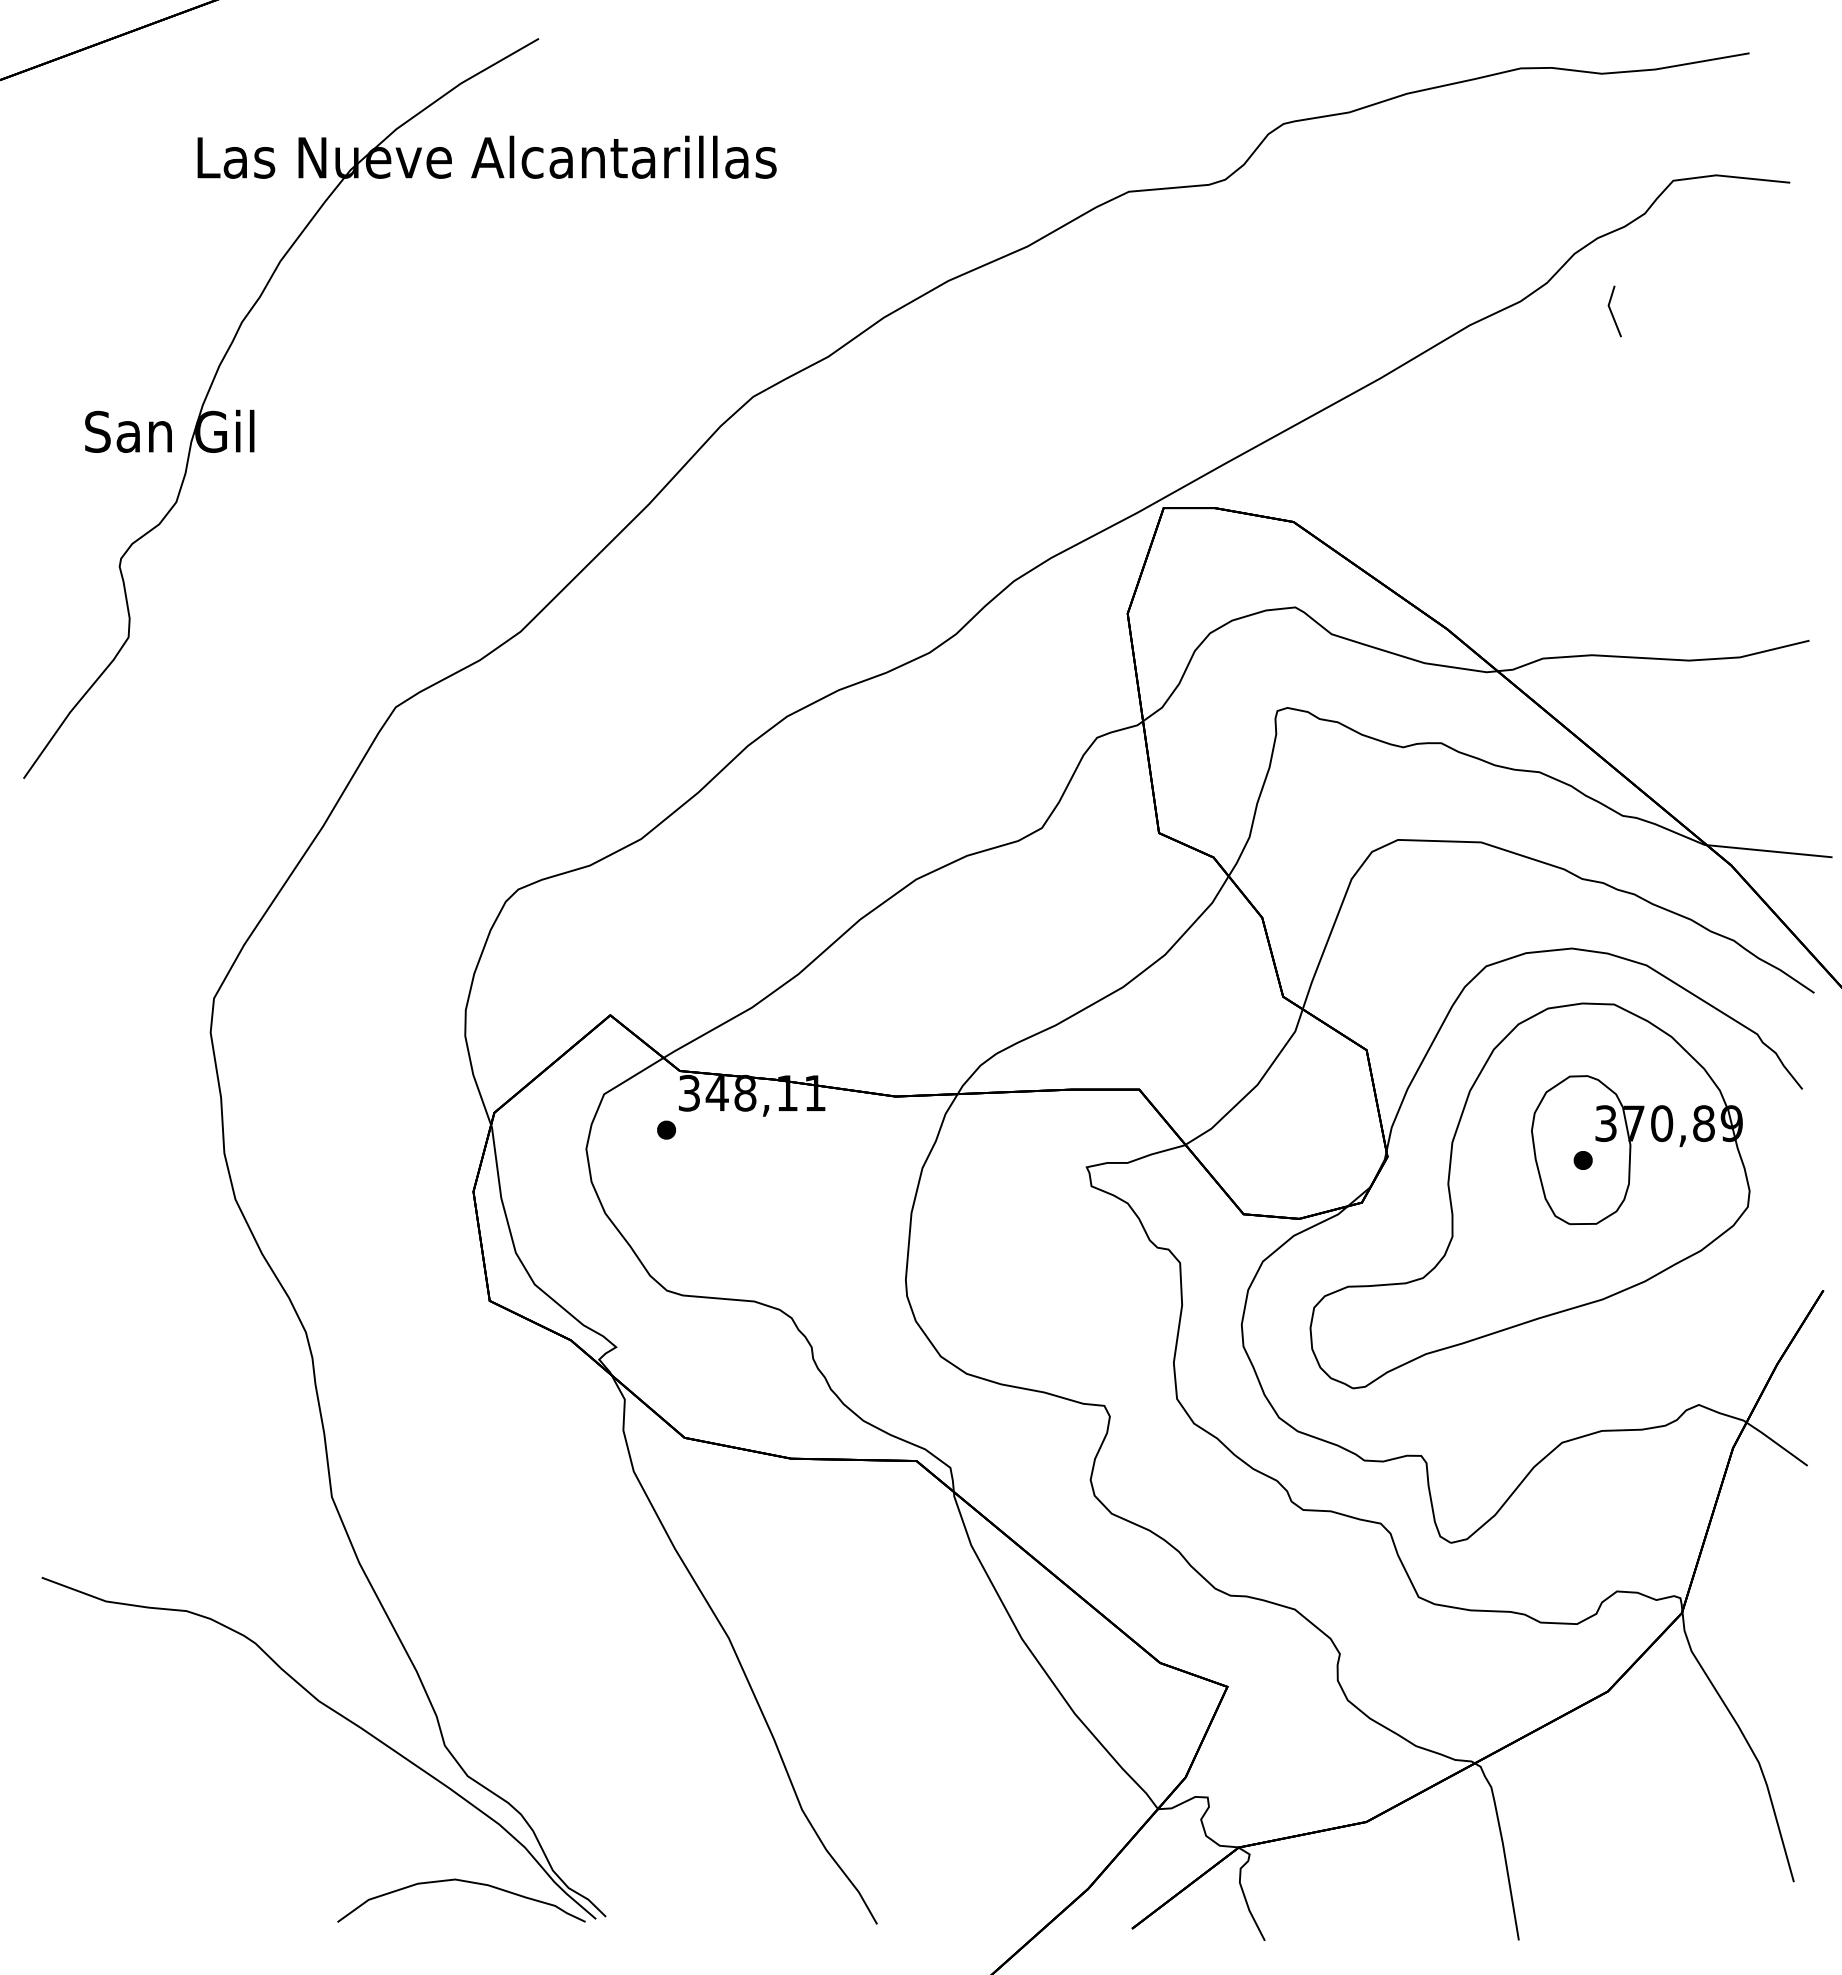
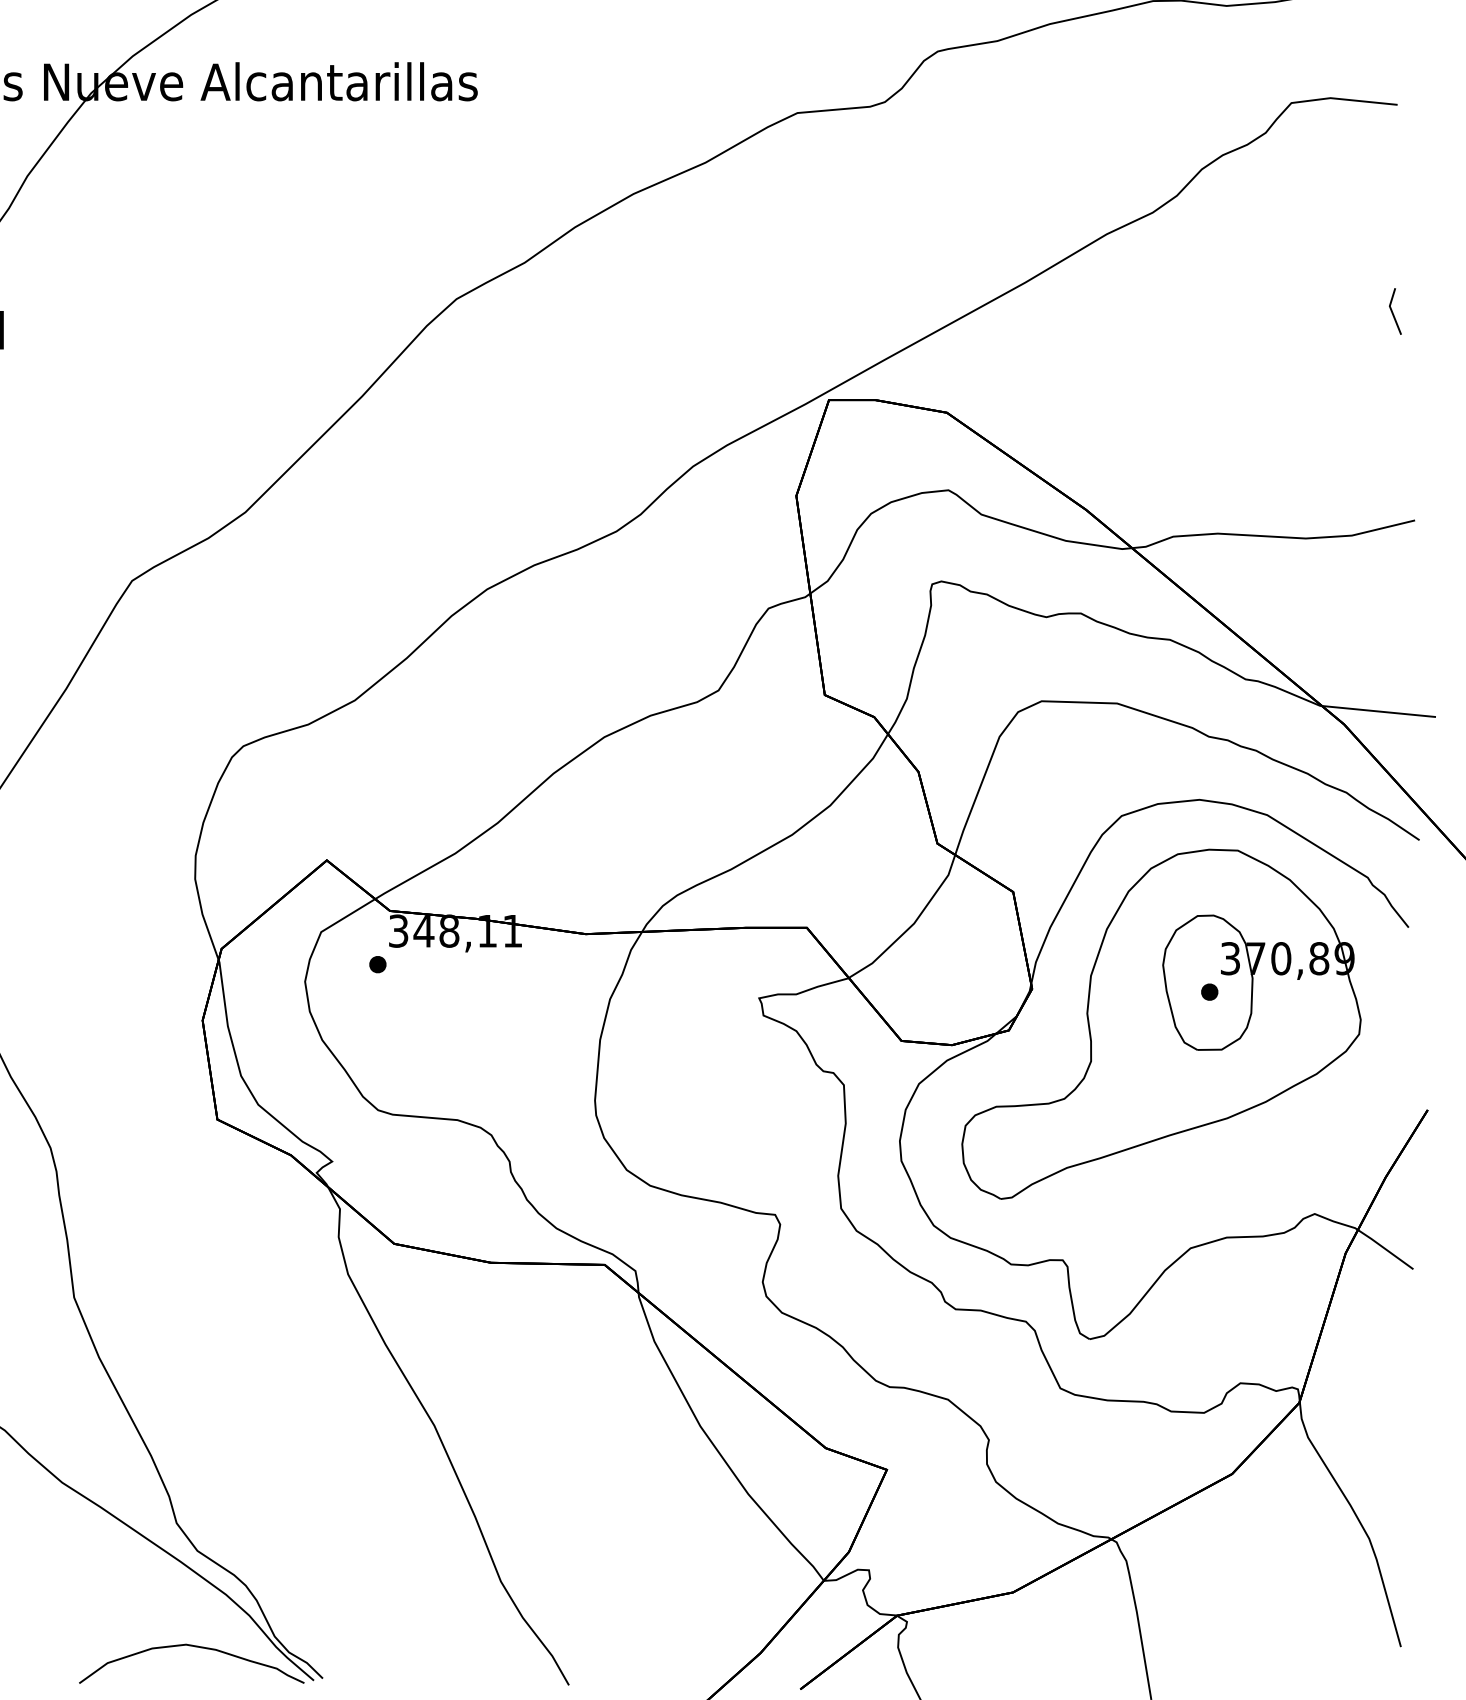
line: (1612, 312) -> (1393, 312), moved

